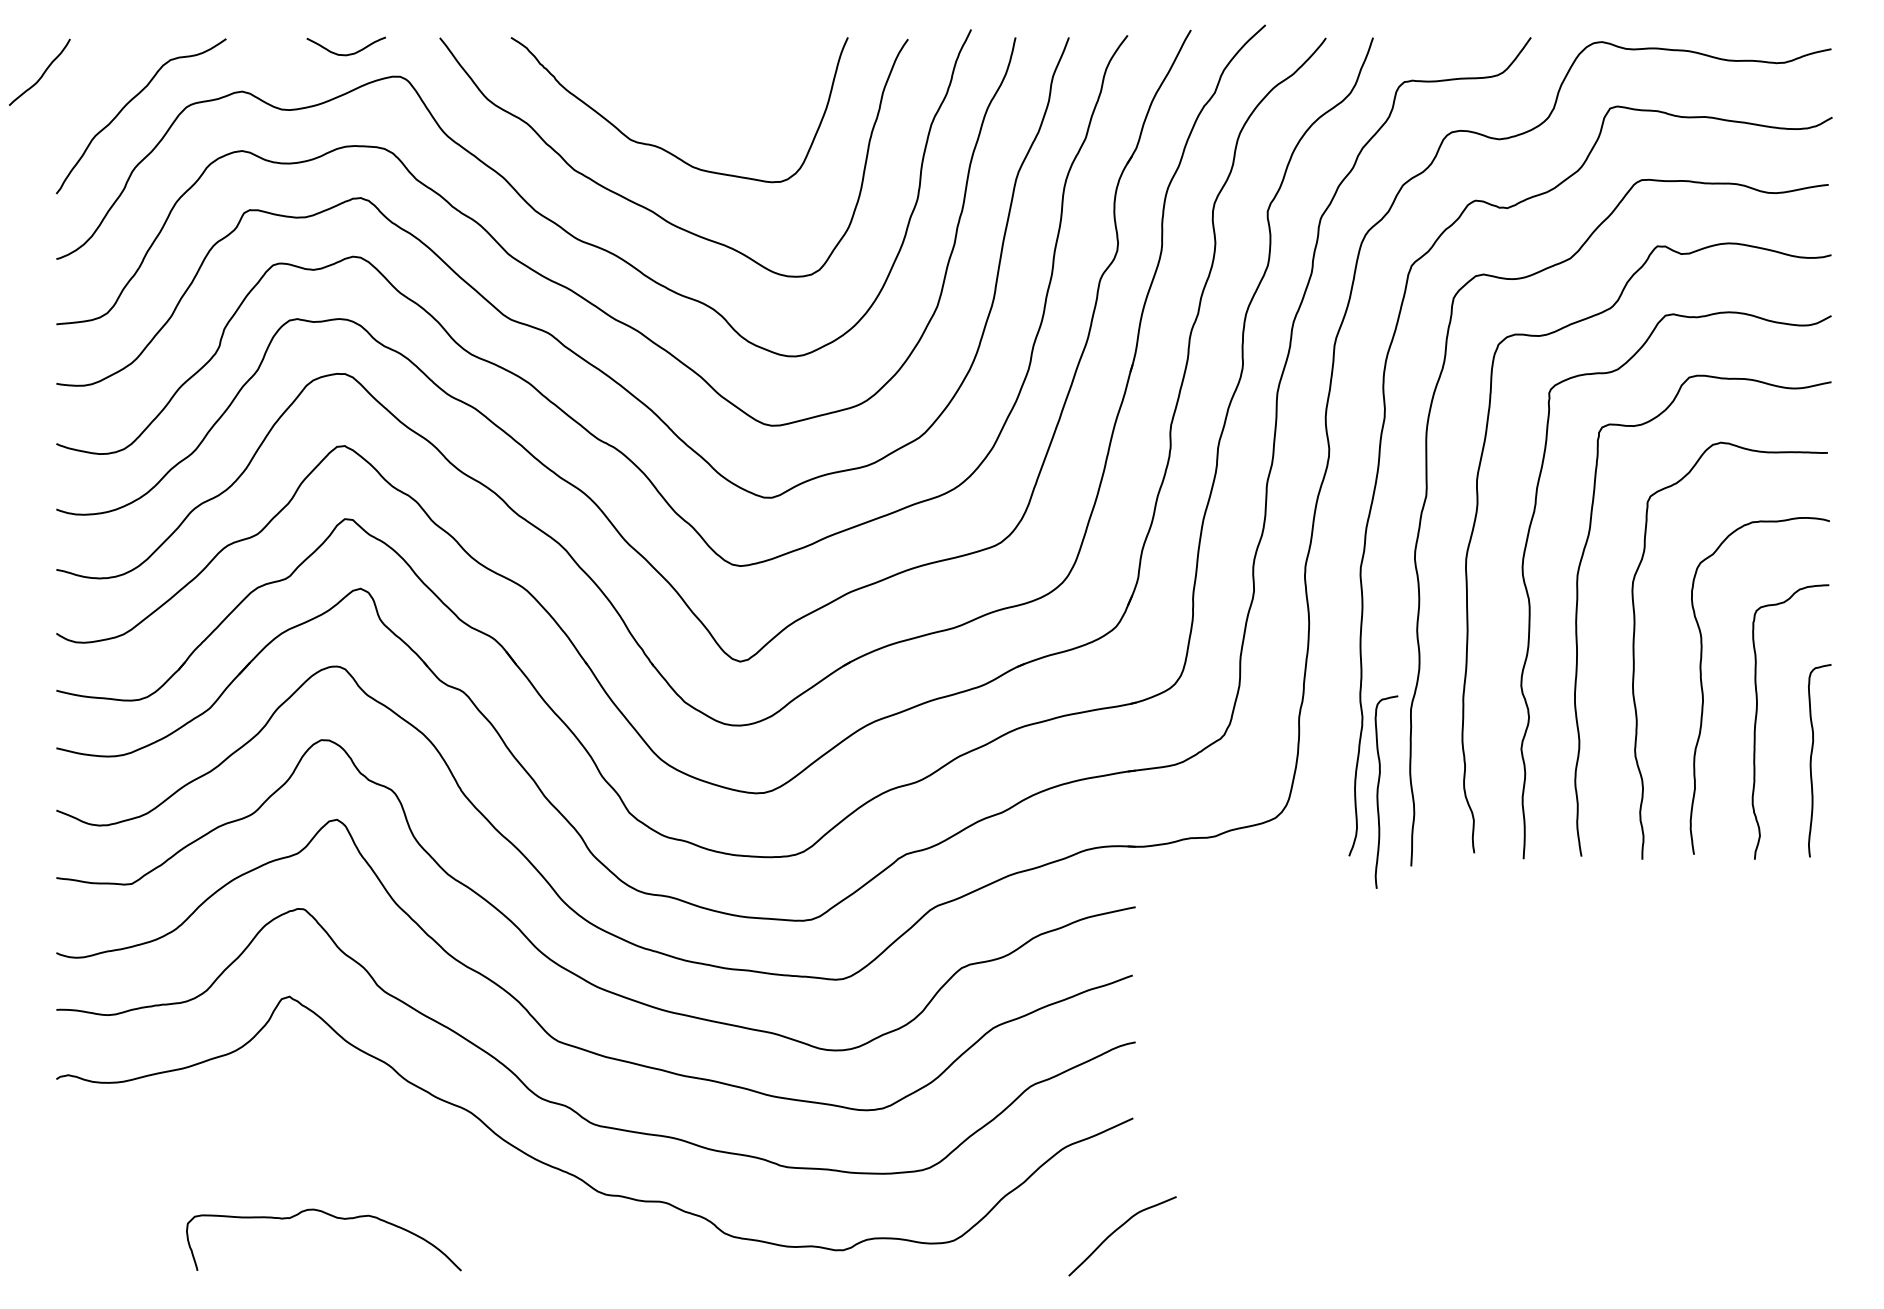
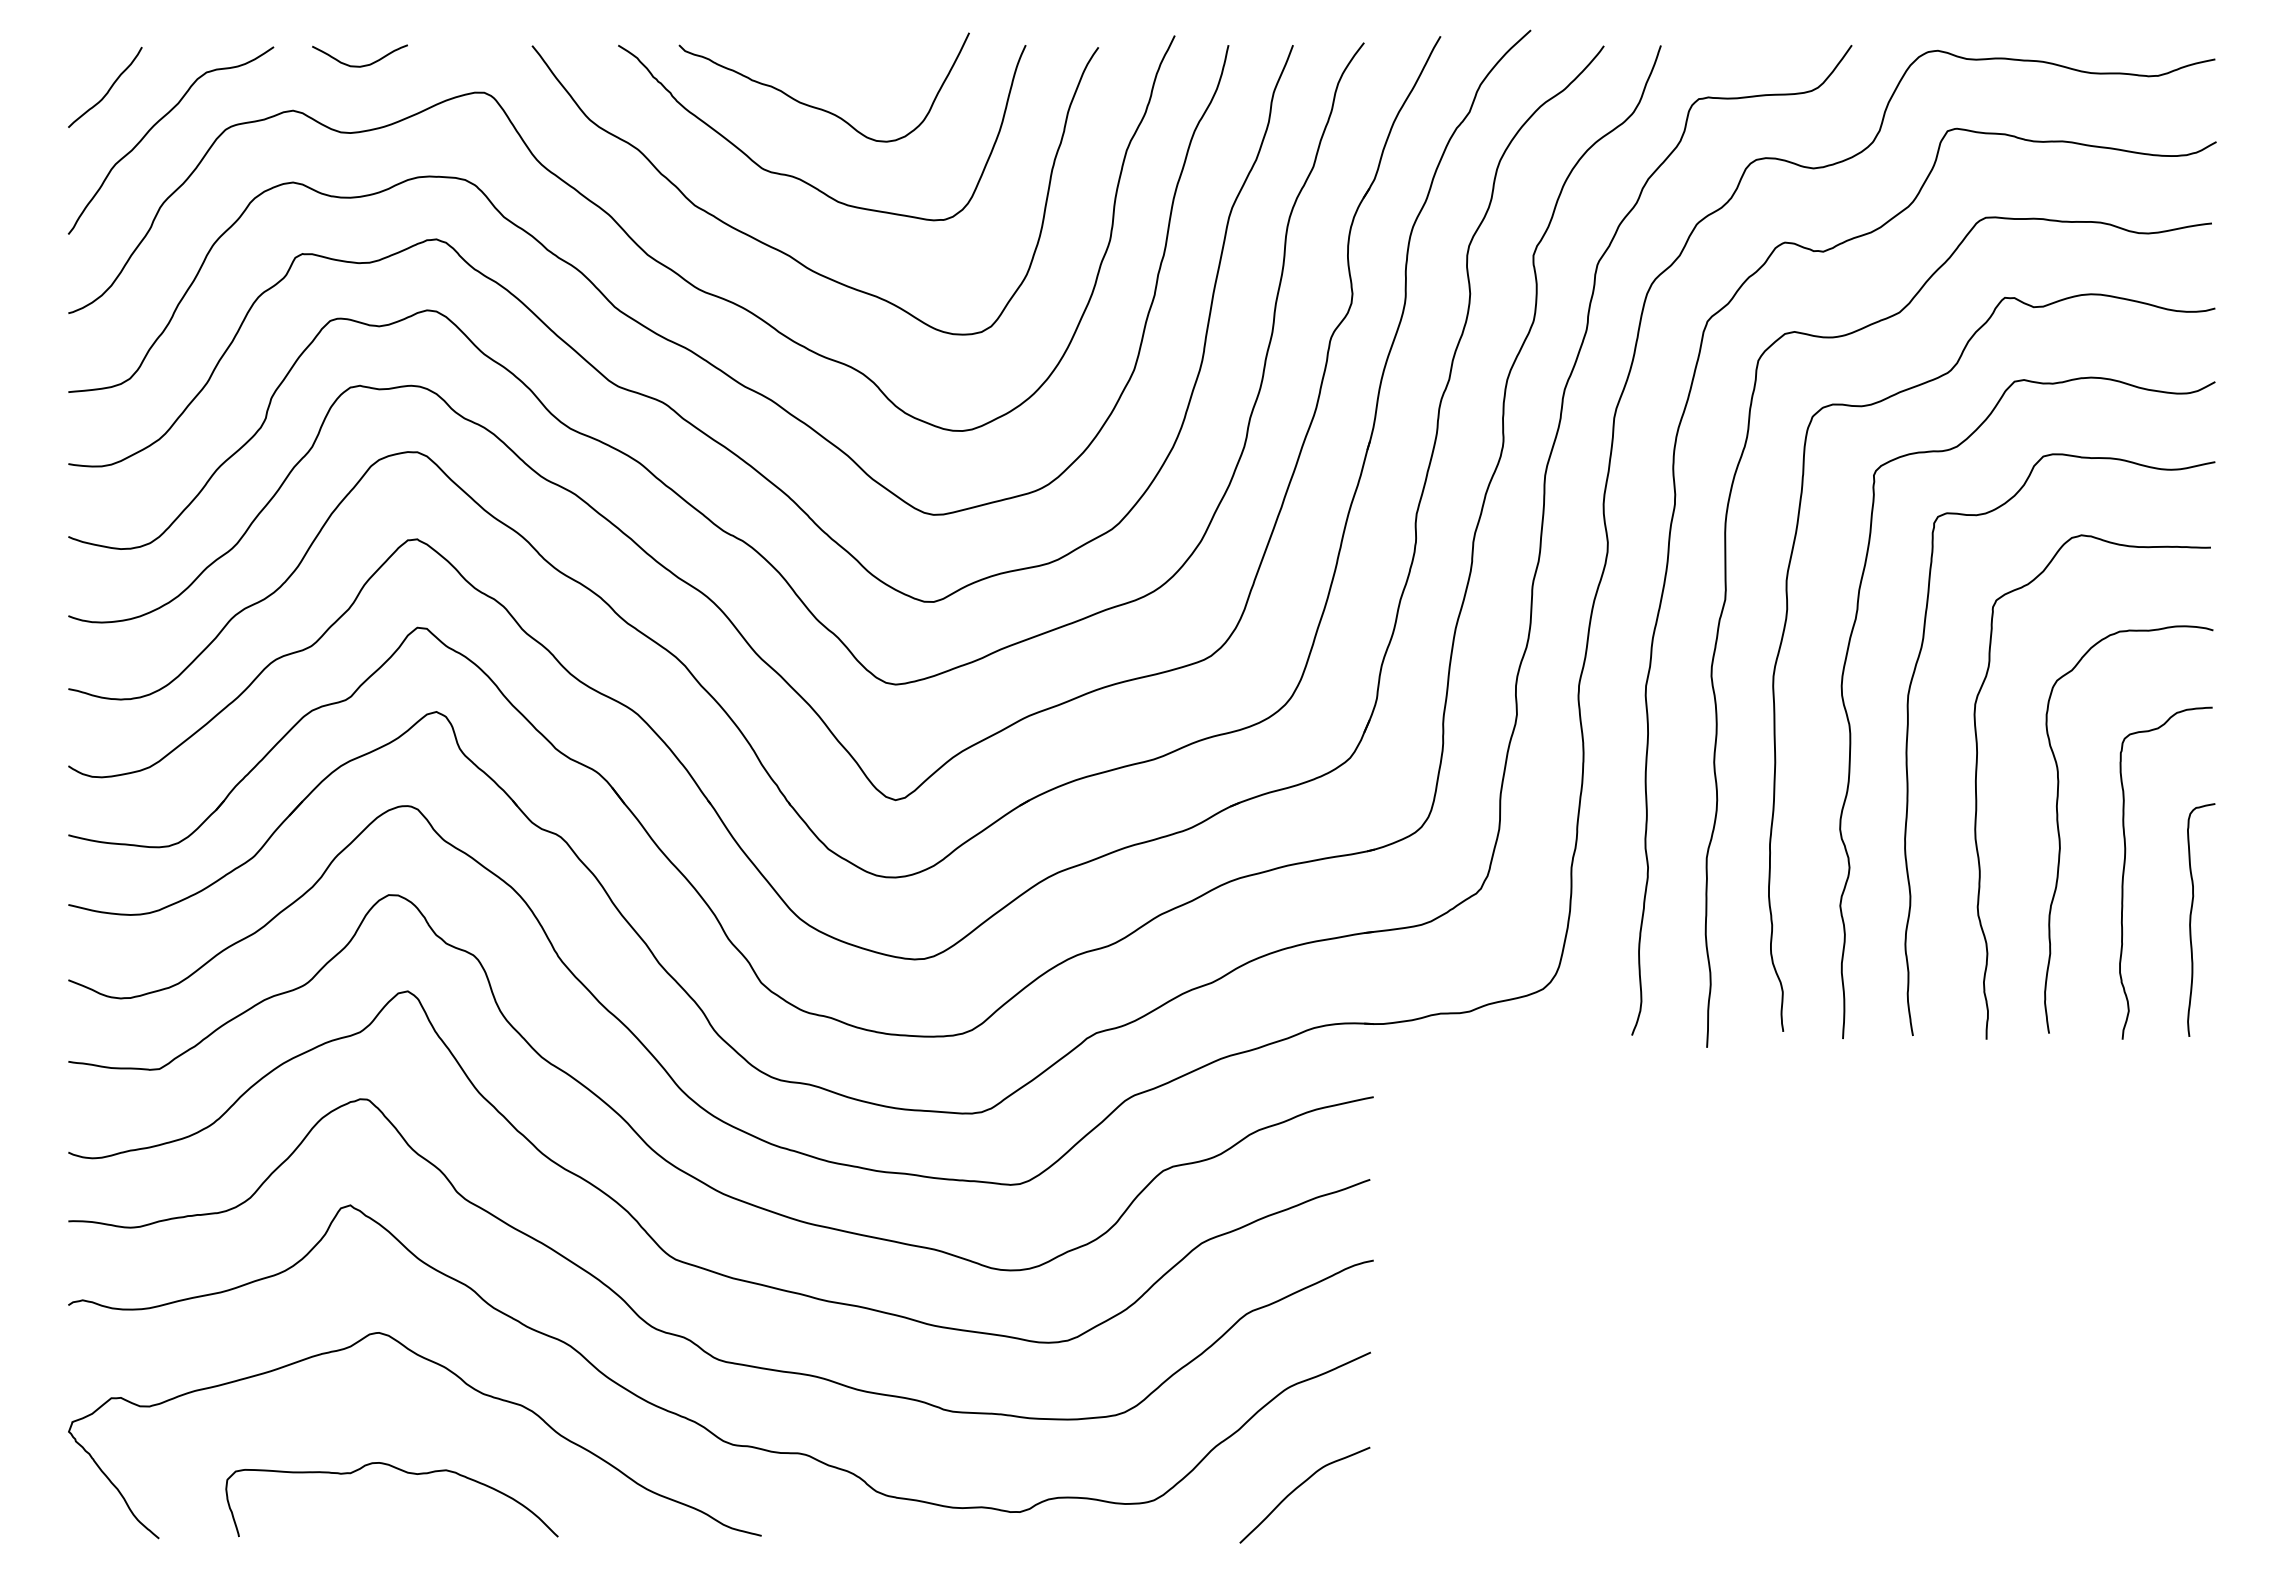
curve: (345, 54) -> (359, 65), moved
curve: (42, 74) -> (108, 89), moved
curve: (674, 88) -> (815, 106), added
curve: (1378, 791) -> (1667, 957), removed
curve: (378, 1139) -> (458, 1378), added
curve: (1118, 1229) -> (1299, 1487), moved

